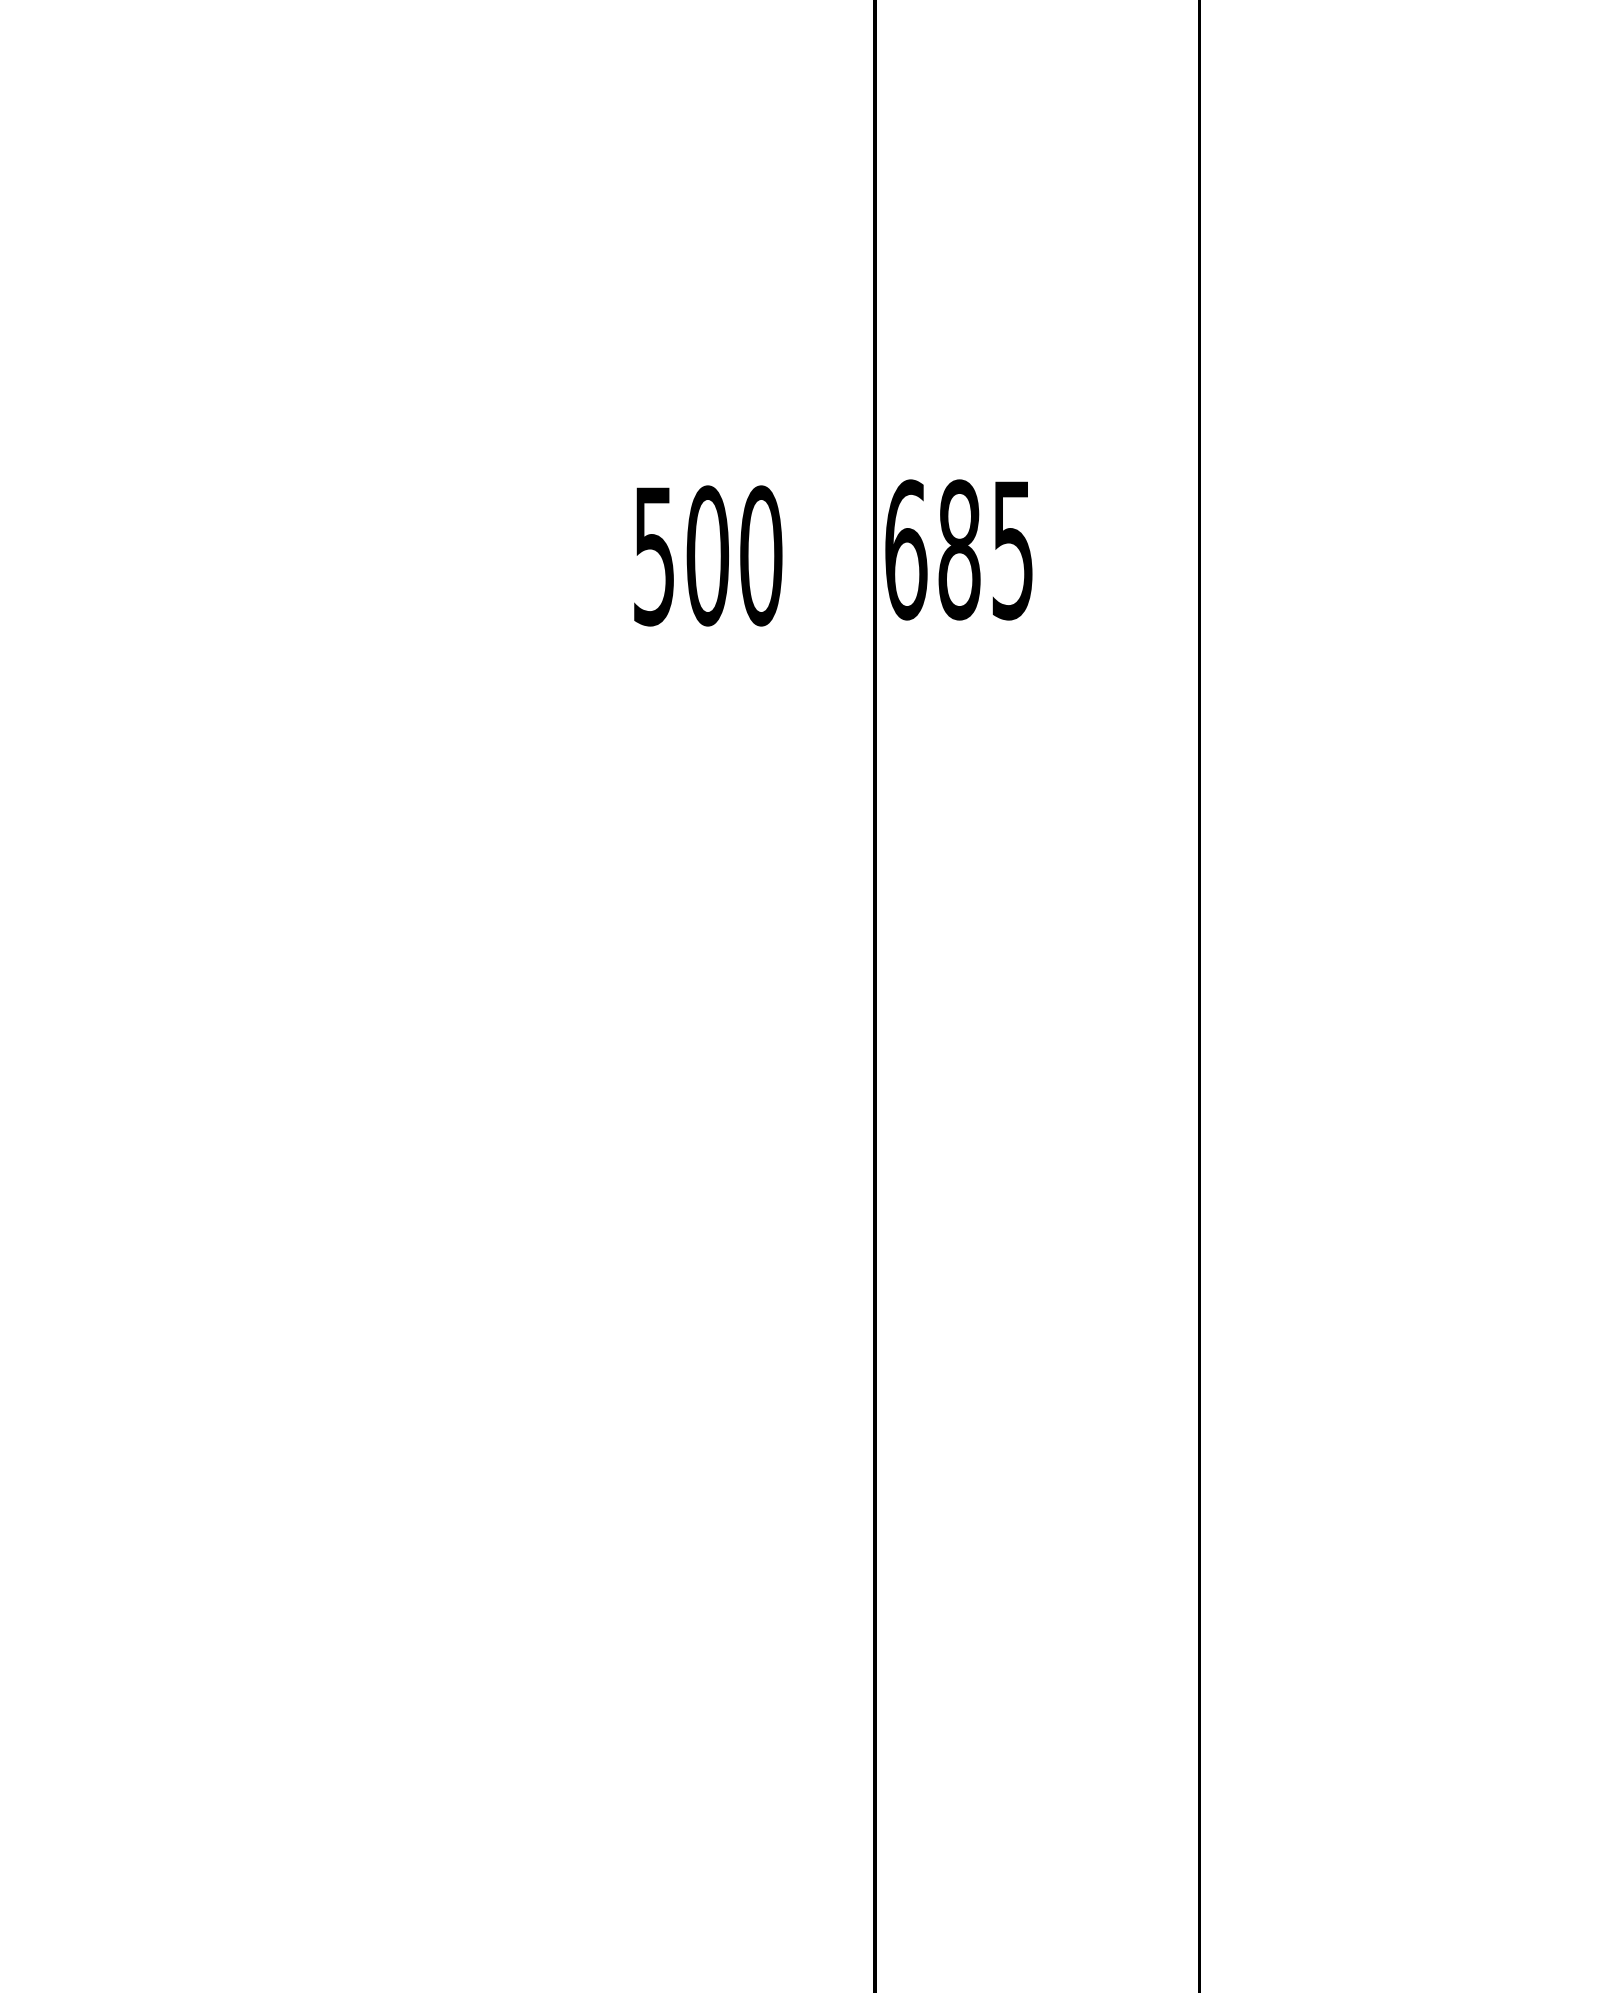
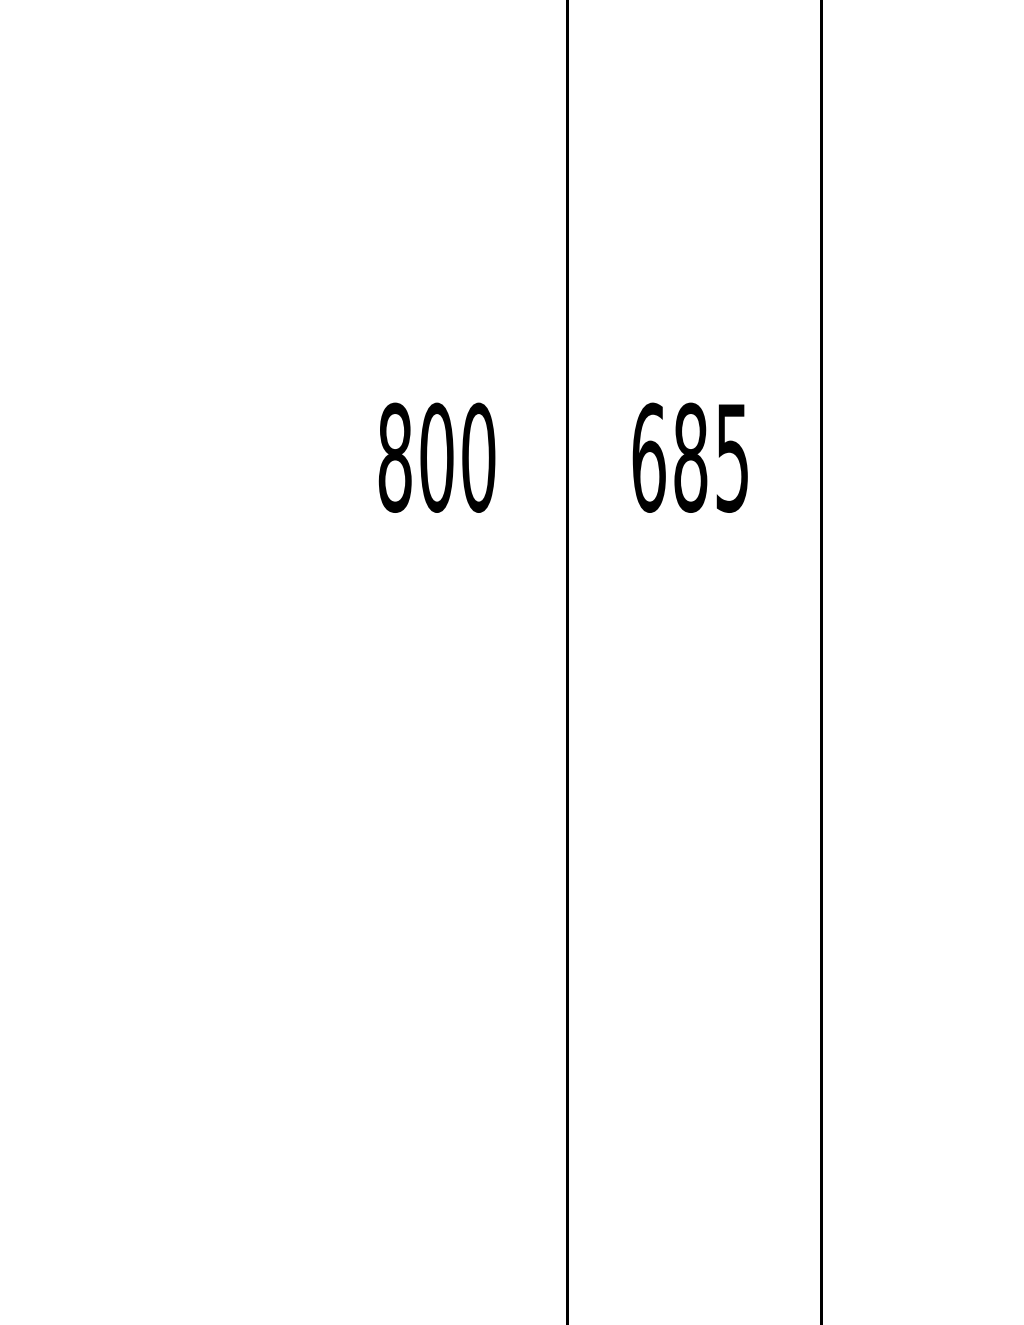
text: (958, 549) -> (689, 457), moved
text: (654, 555) -> (395, 457), 500 -> 800

